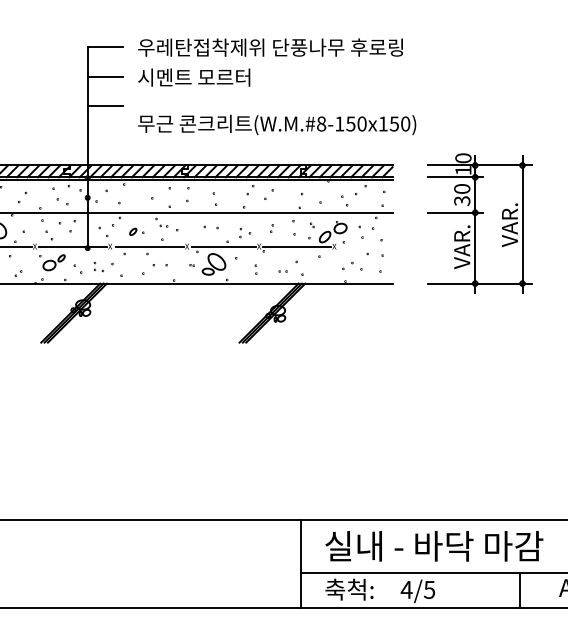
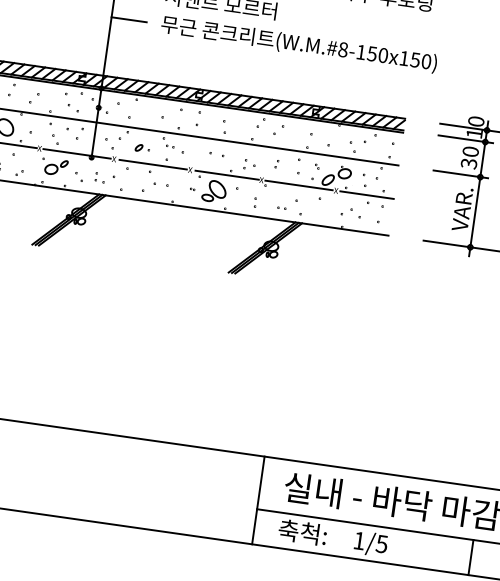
text: (277, 124) -> (299, 44), moved
line: (365, 246) -> (366, 195), added
text: (406, 589) -> (359, 540), 4/5 -> 1/5

